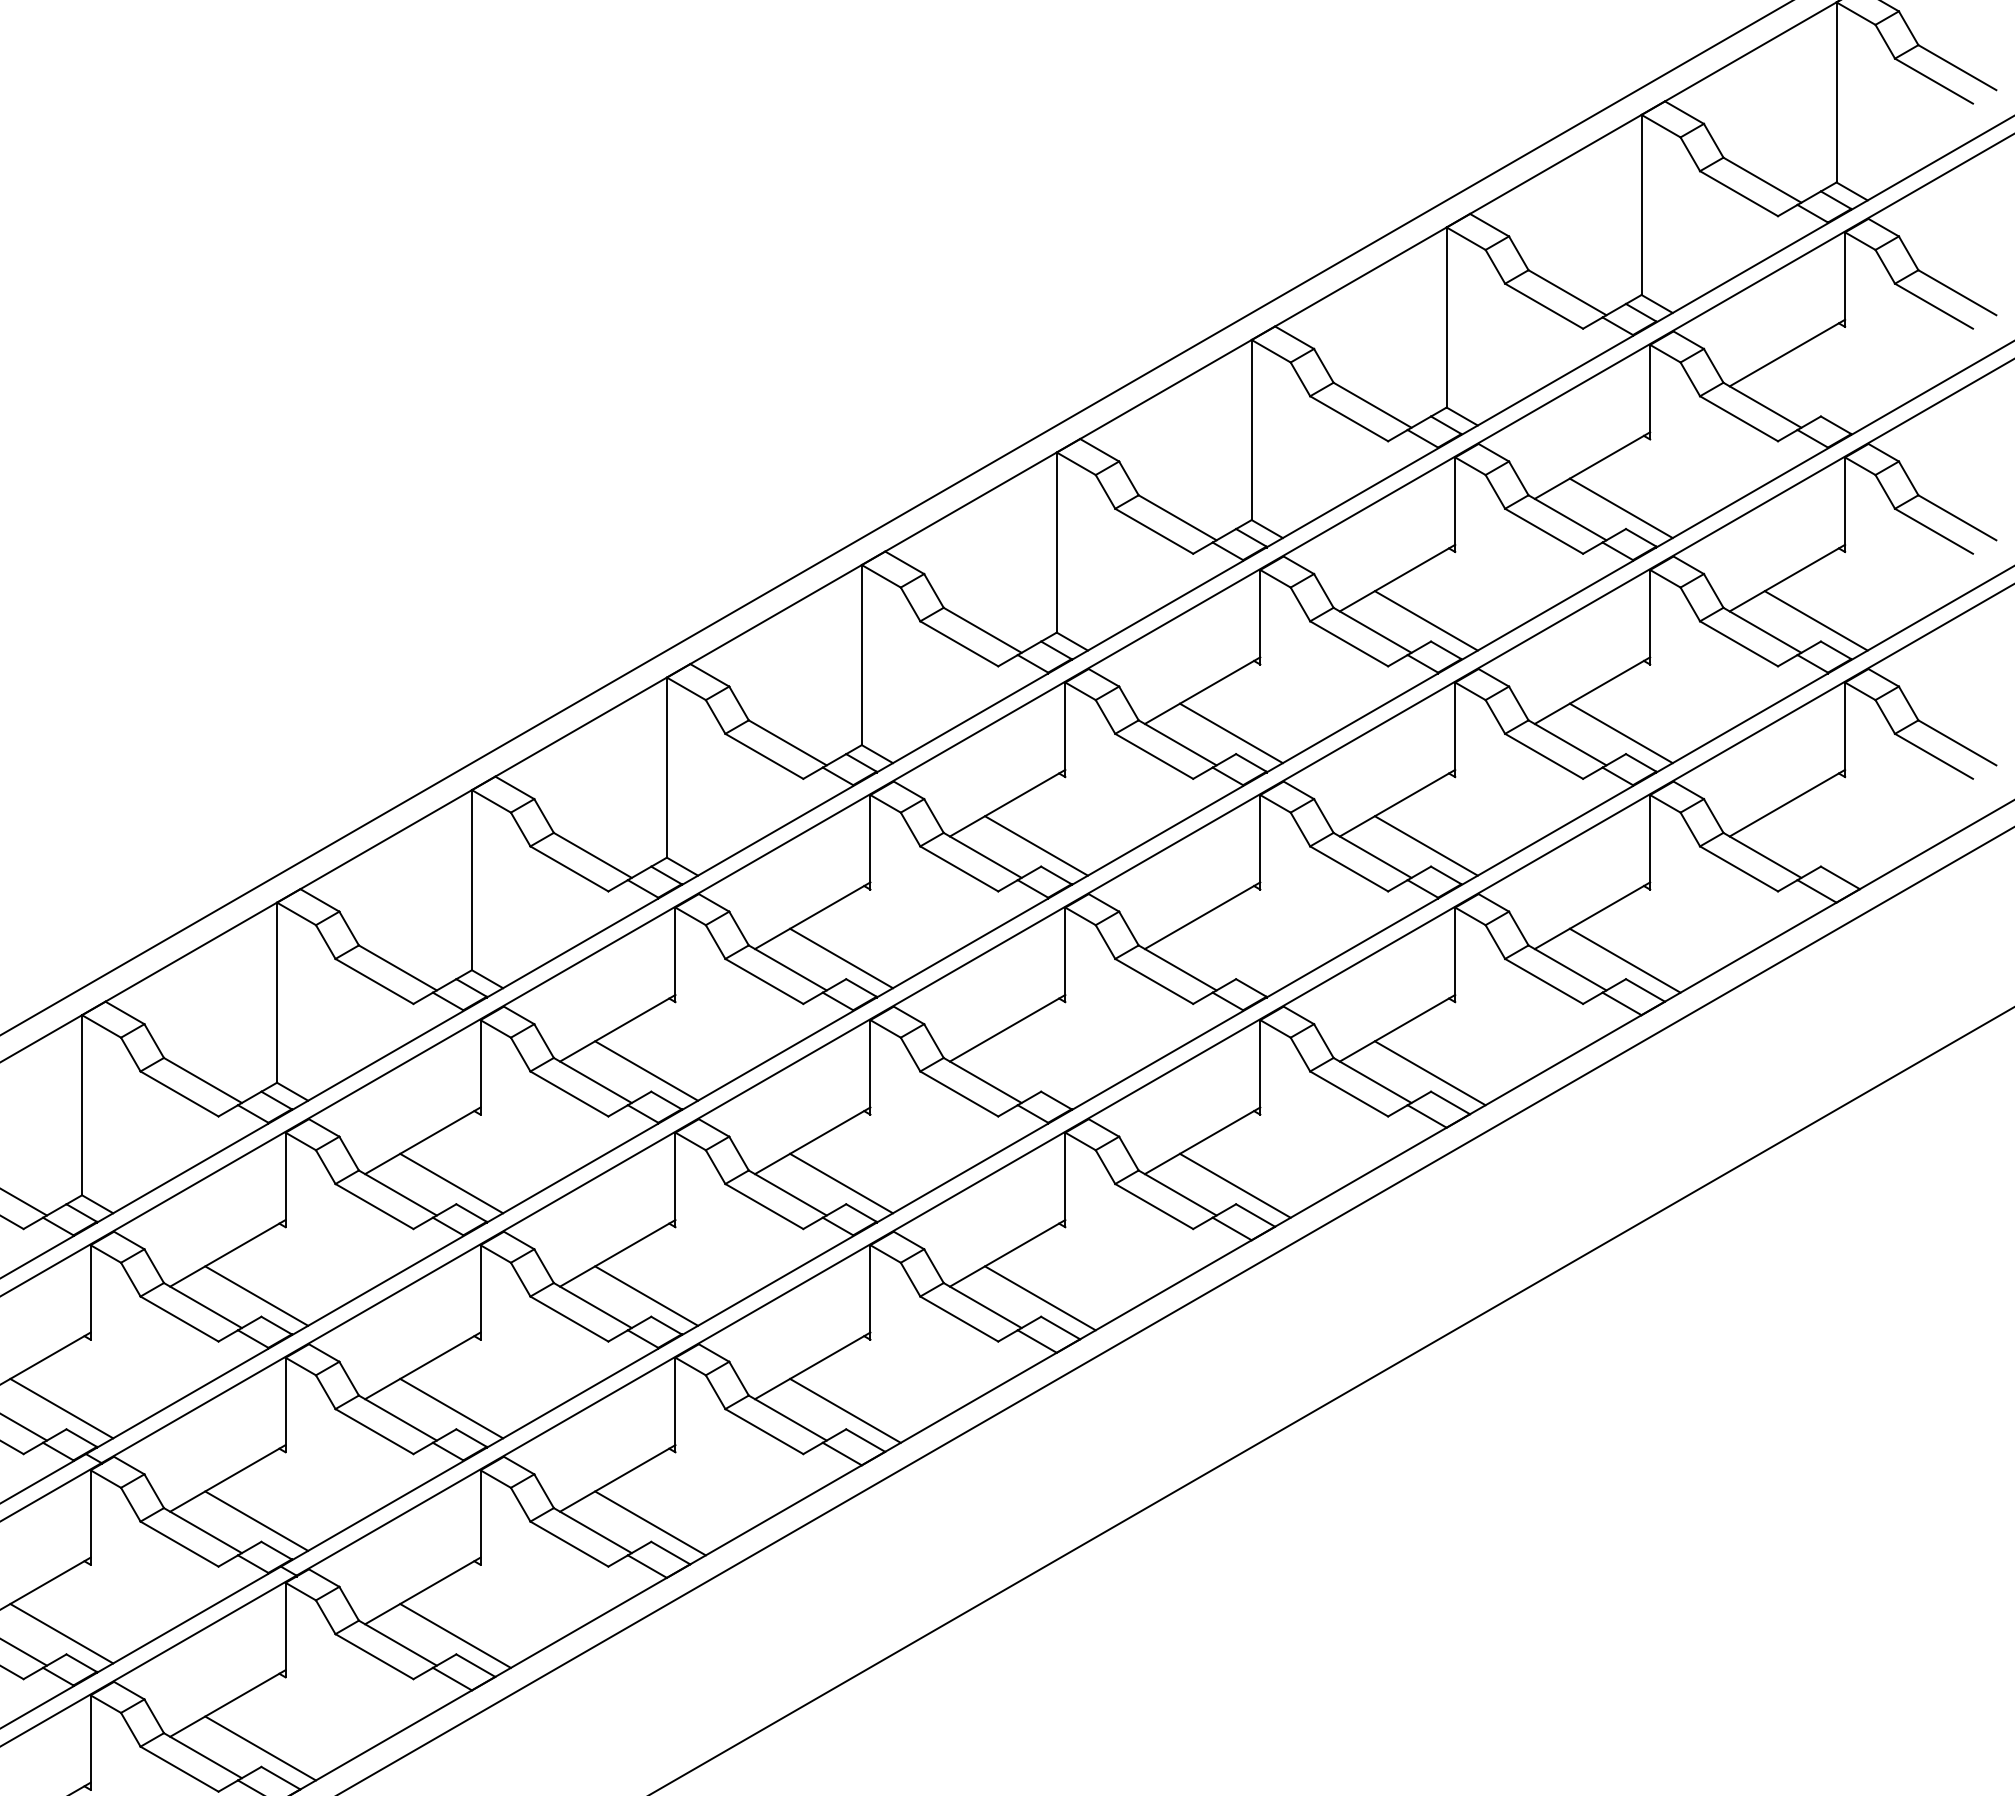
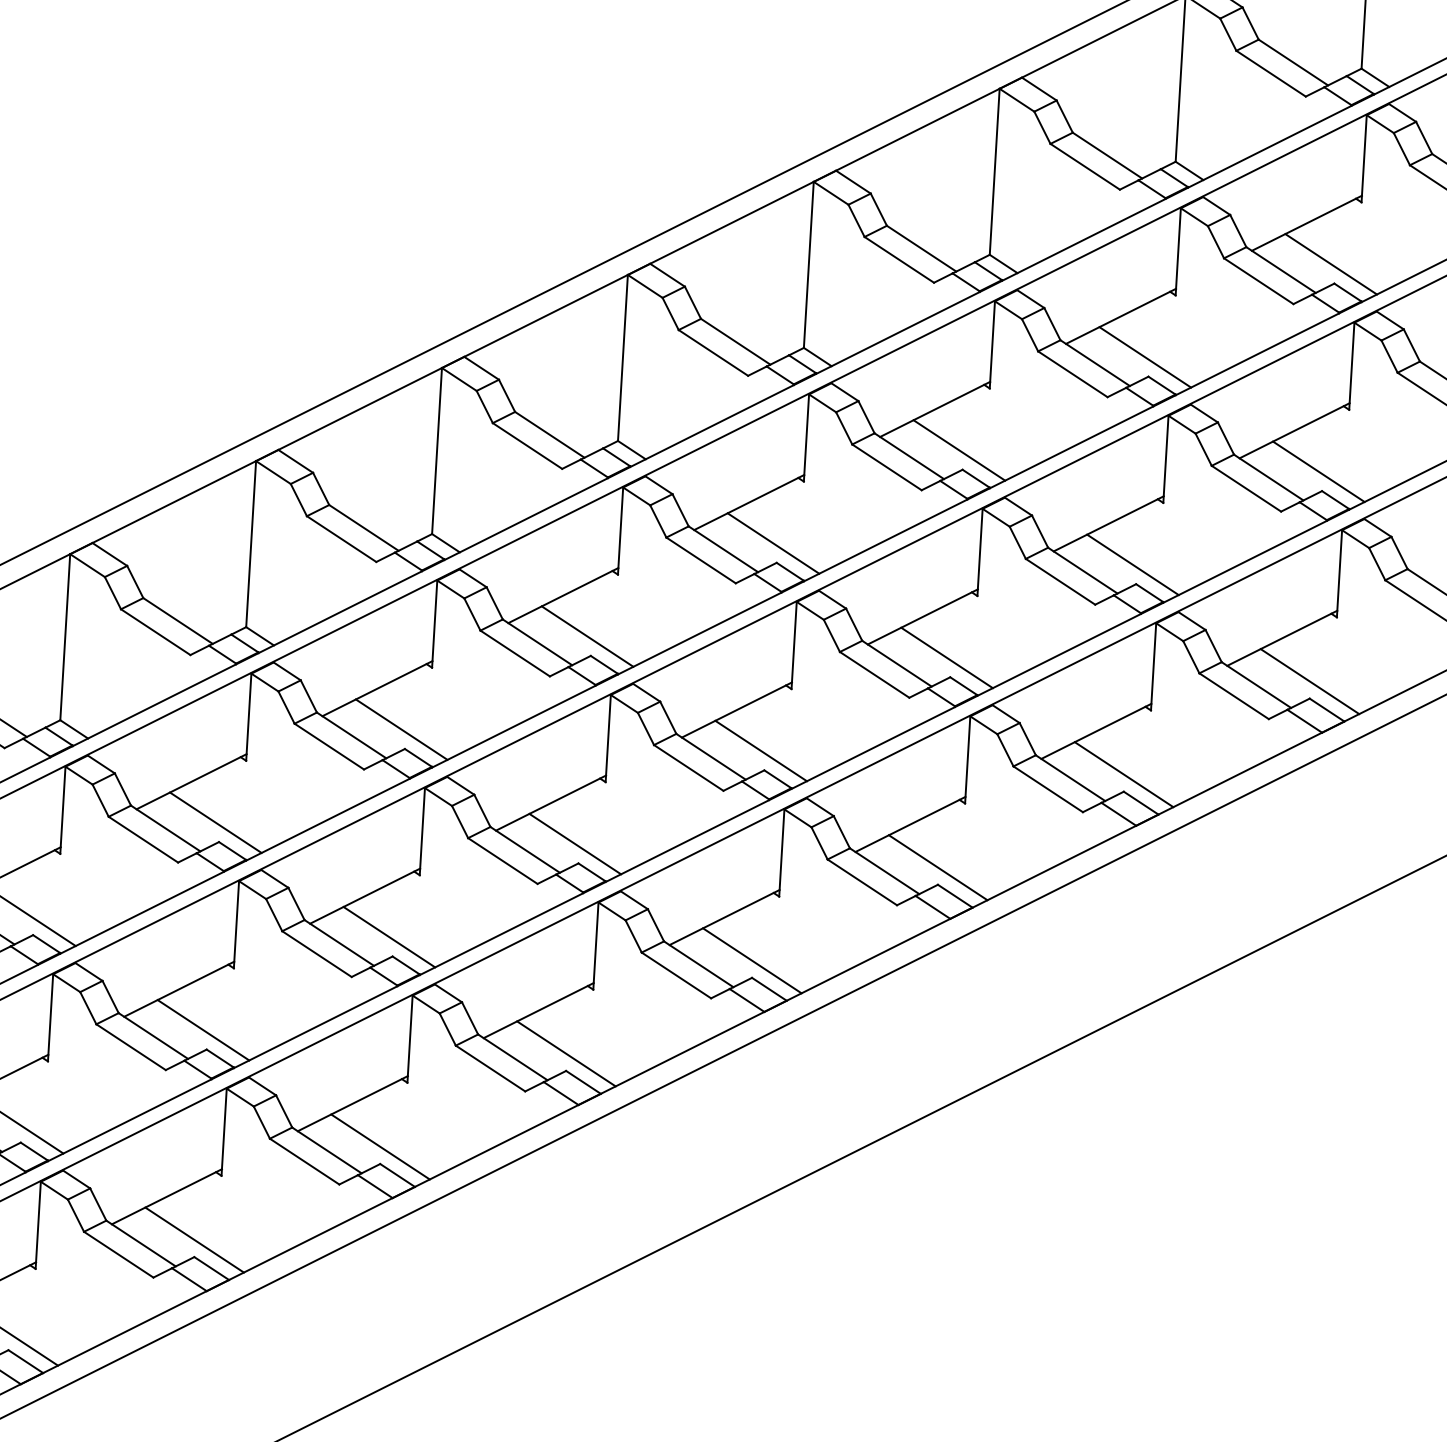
line: (1815, 395) -> (1330, 263), added
line: (1819, 848) -> (1309, 681), added
line: (1230, 958) -> (760, 750), added
line: (1036, 1070) -> (575, 843), added

